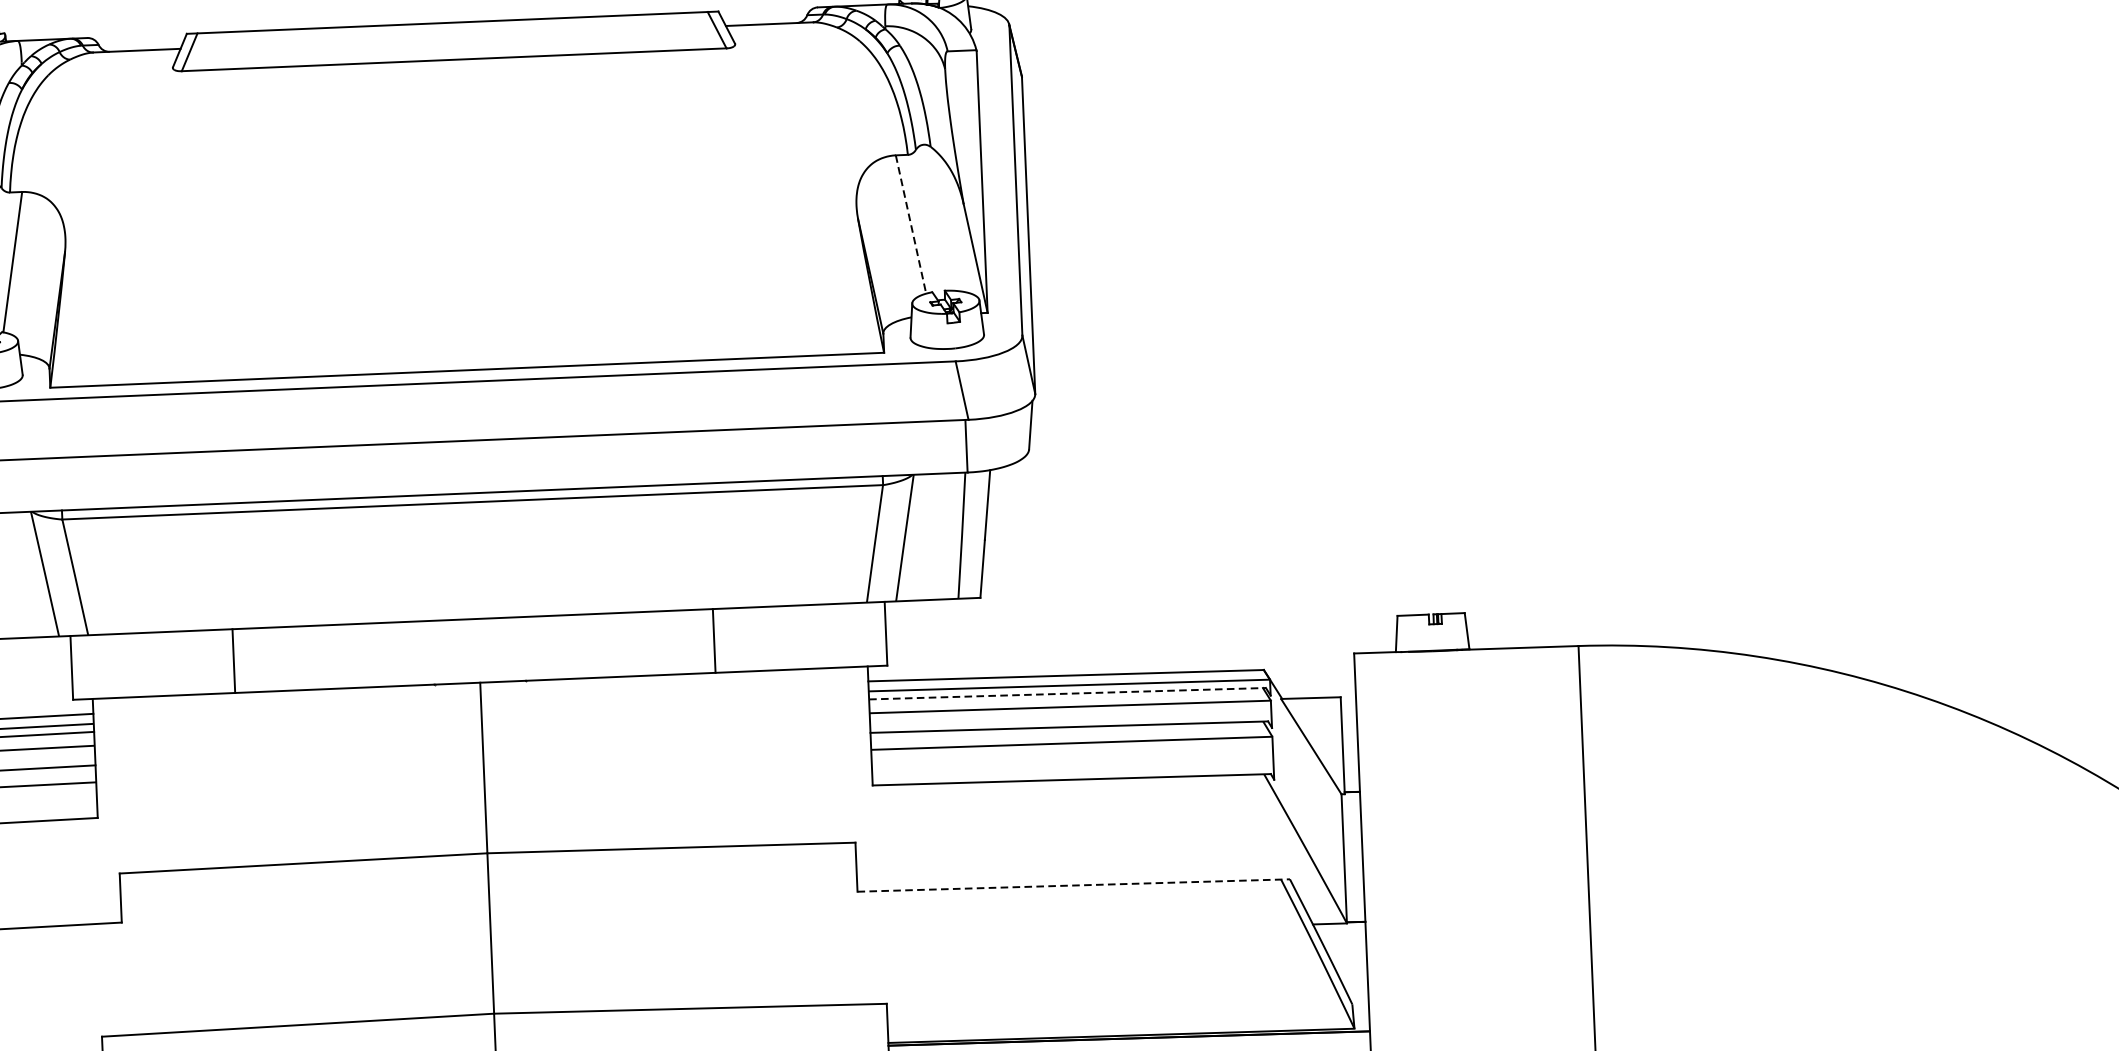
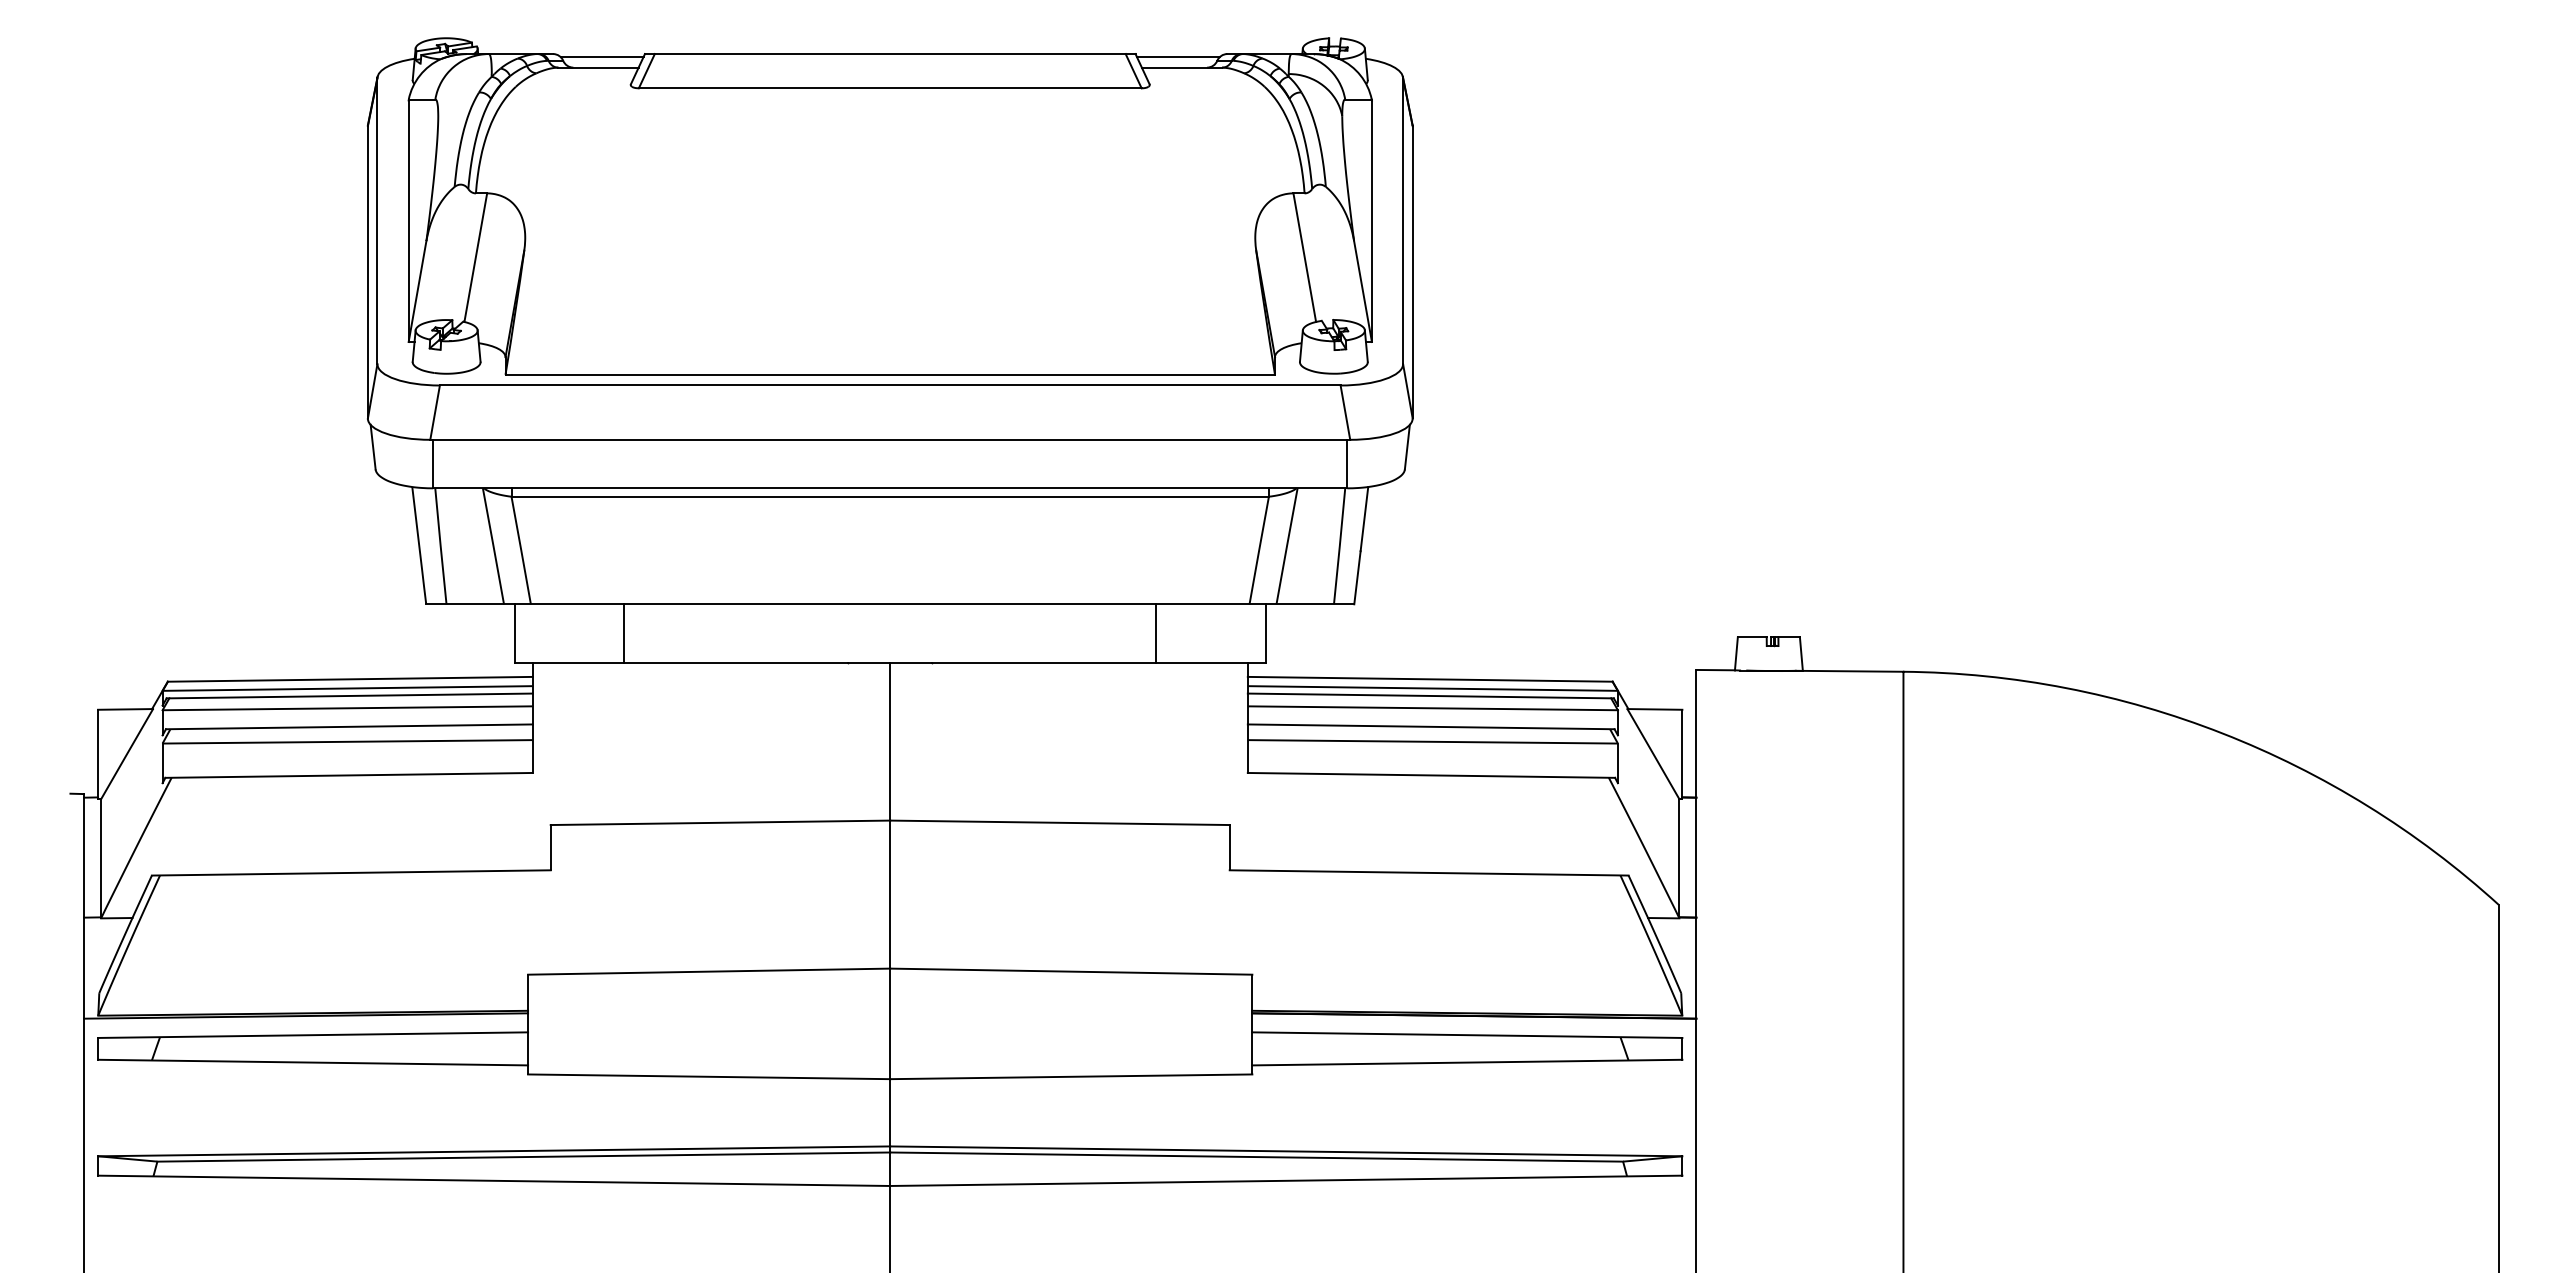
line: (764, 13) -> (1177, 57), added
line: (139, 39) -> (601, 57), added
line: (910, 225) -> (1304, 258), dashed -> solid
line: (714, 640) -> (1156, 633), moved
line: (234, 660) -> (624, 633), moved
line: (1068, 693) -> (1431, 695), dashed -> solid
line: (1074, 885) -> (1429, 872), dashed -> solid

